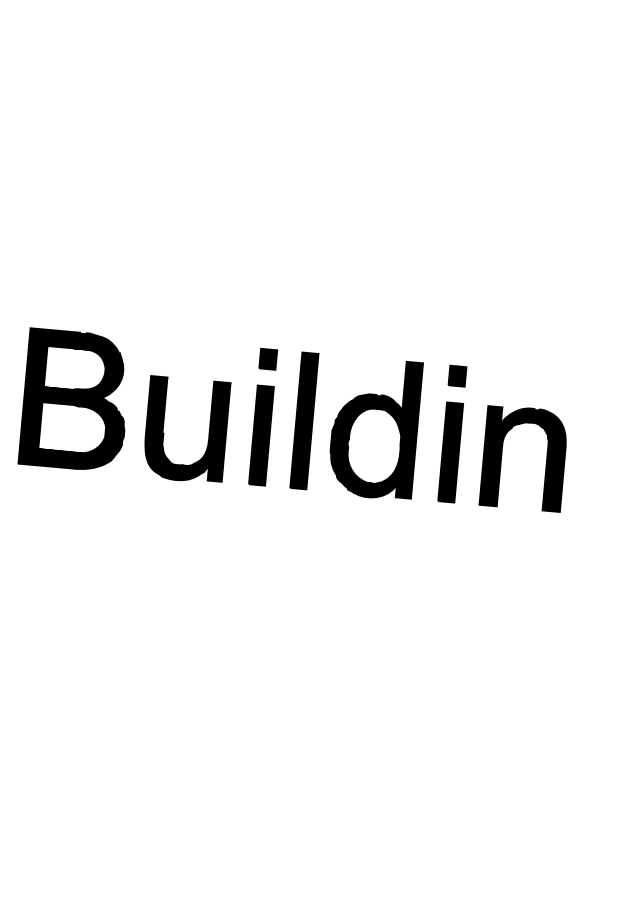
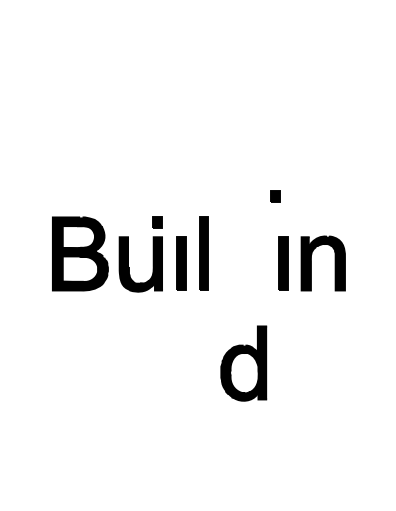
part: (268, 358) -> (157, 222), moved
part: (457, 375) -> (275, 196), moved
part: (374, 428) -> (243, 363), moved

